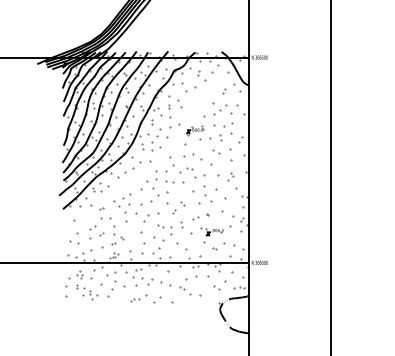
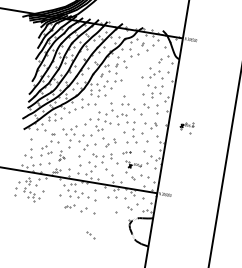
part: (195, 132) -> (187, 127), moved
part: (160, 191) -> (99, 128), size x0.6
part: (200, 216) -> (126, 152), size x0.6
part: (117, 235) -> (61, 156), size x0.6
part: (111, 284) -> (50, 192), removed
part: (185, 290) -> (90, 235), moved
part: (138, 298) -> (69, 206), size x0.7

